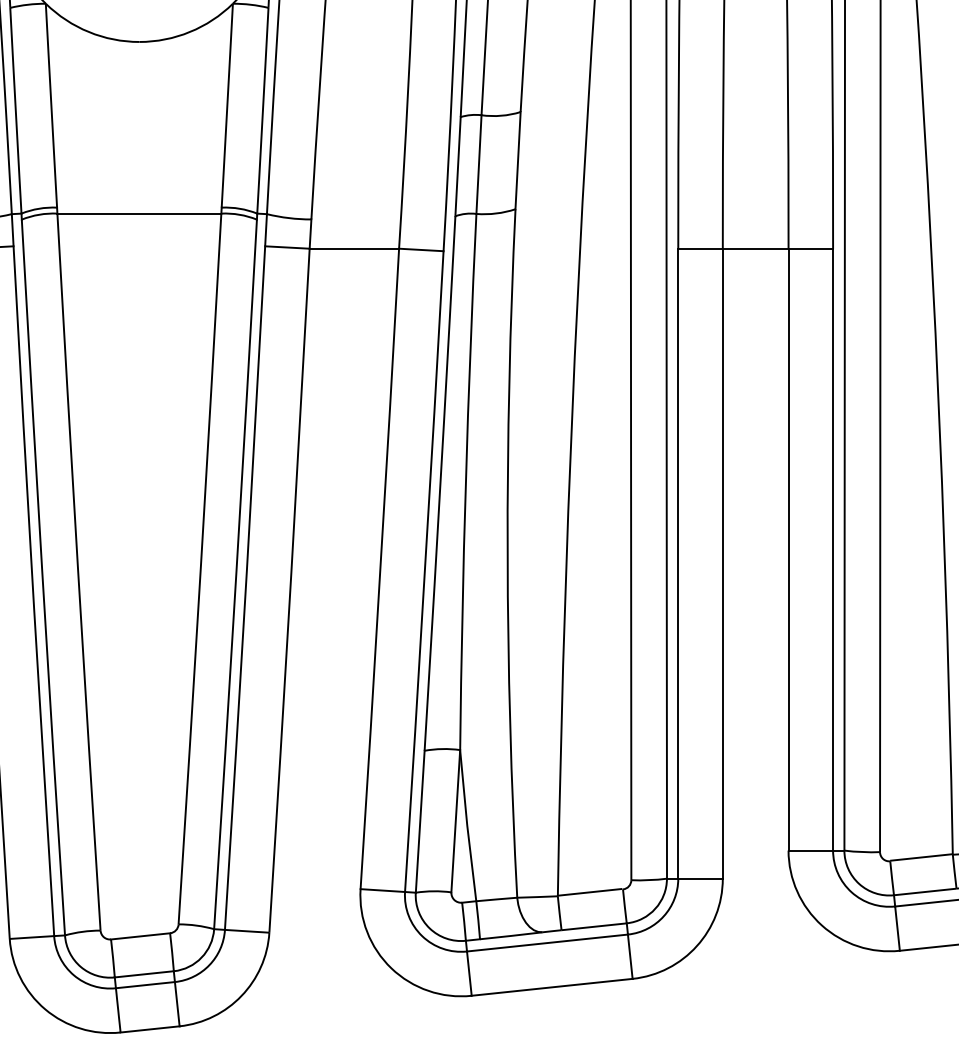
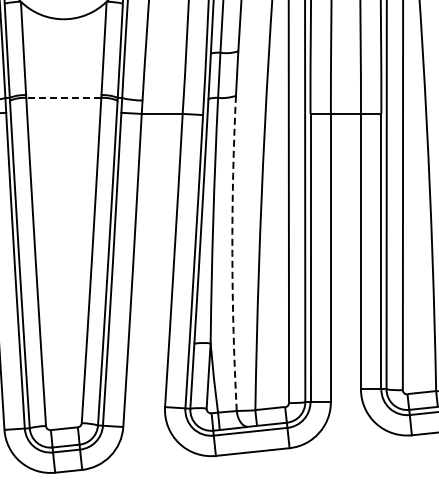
line: (138, 212) -> (63, 97), solid -> dashed
arc: (507, 553) -> (232, 253), solid -> dashed

